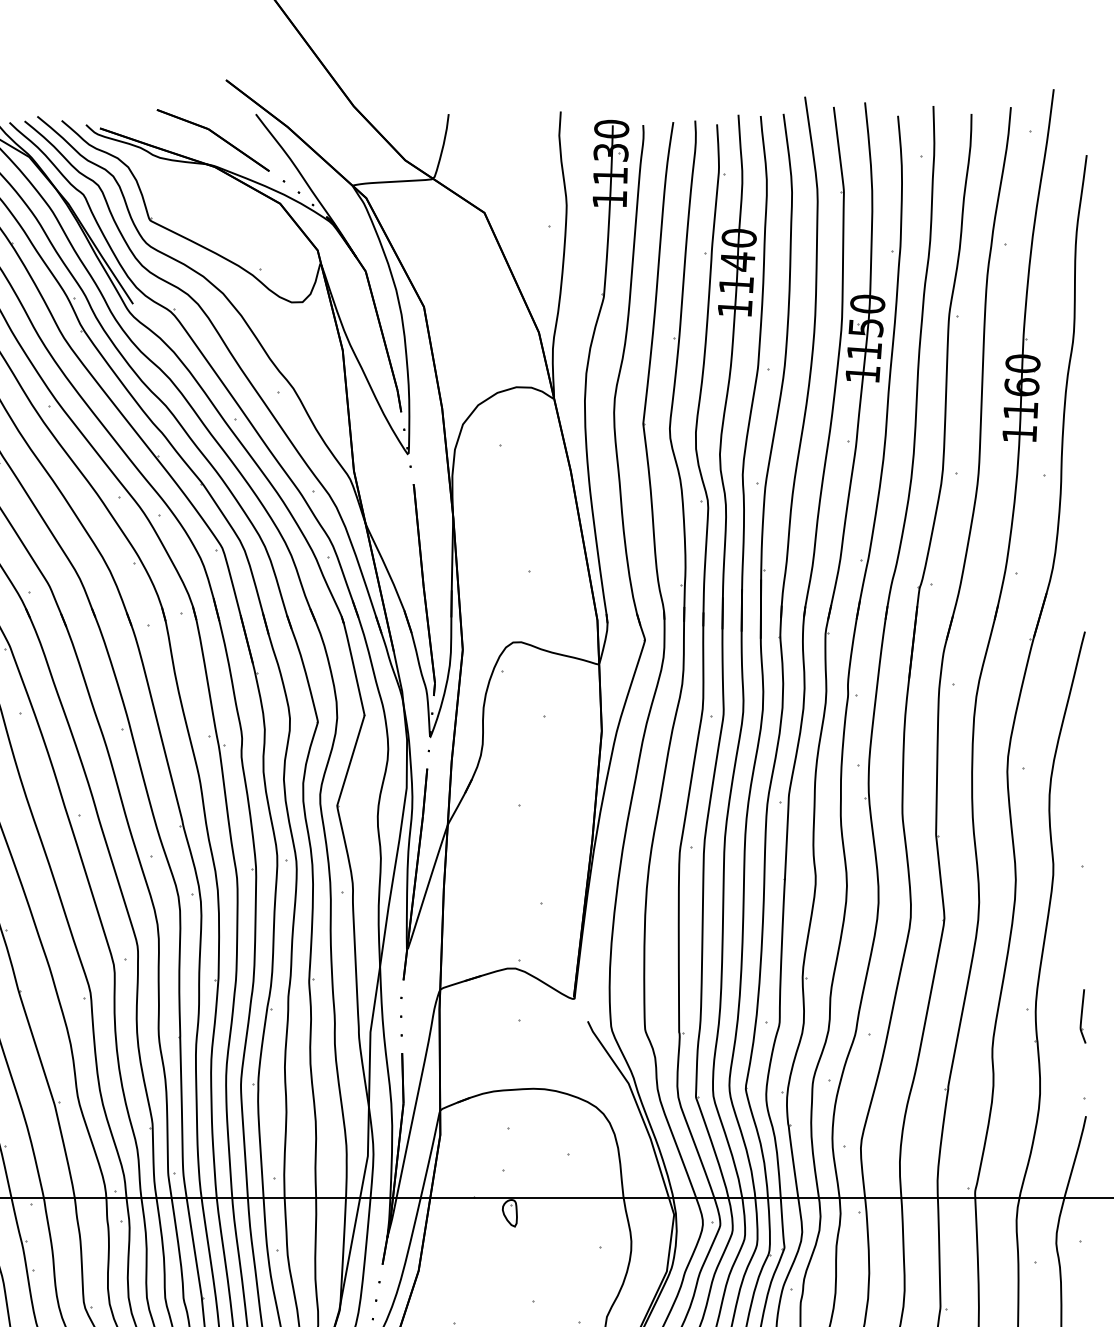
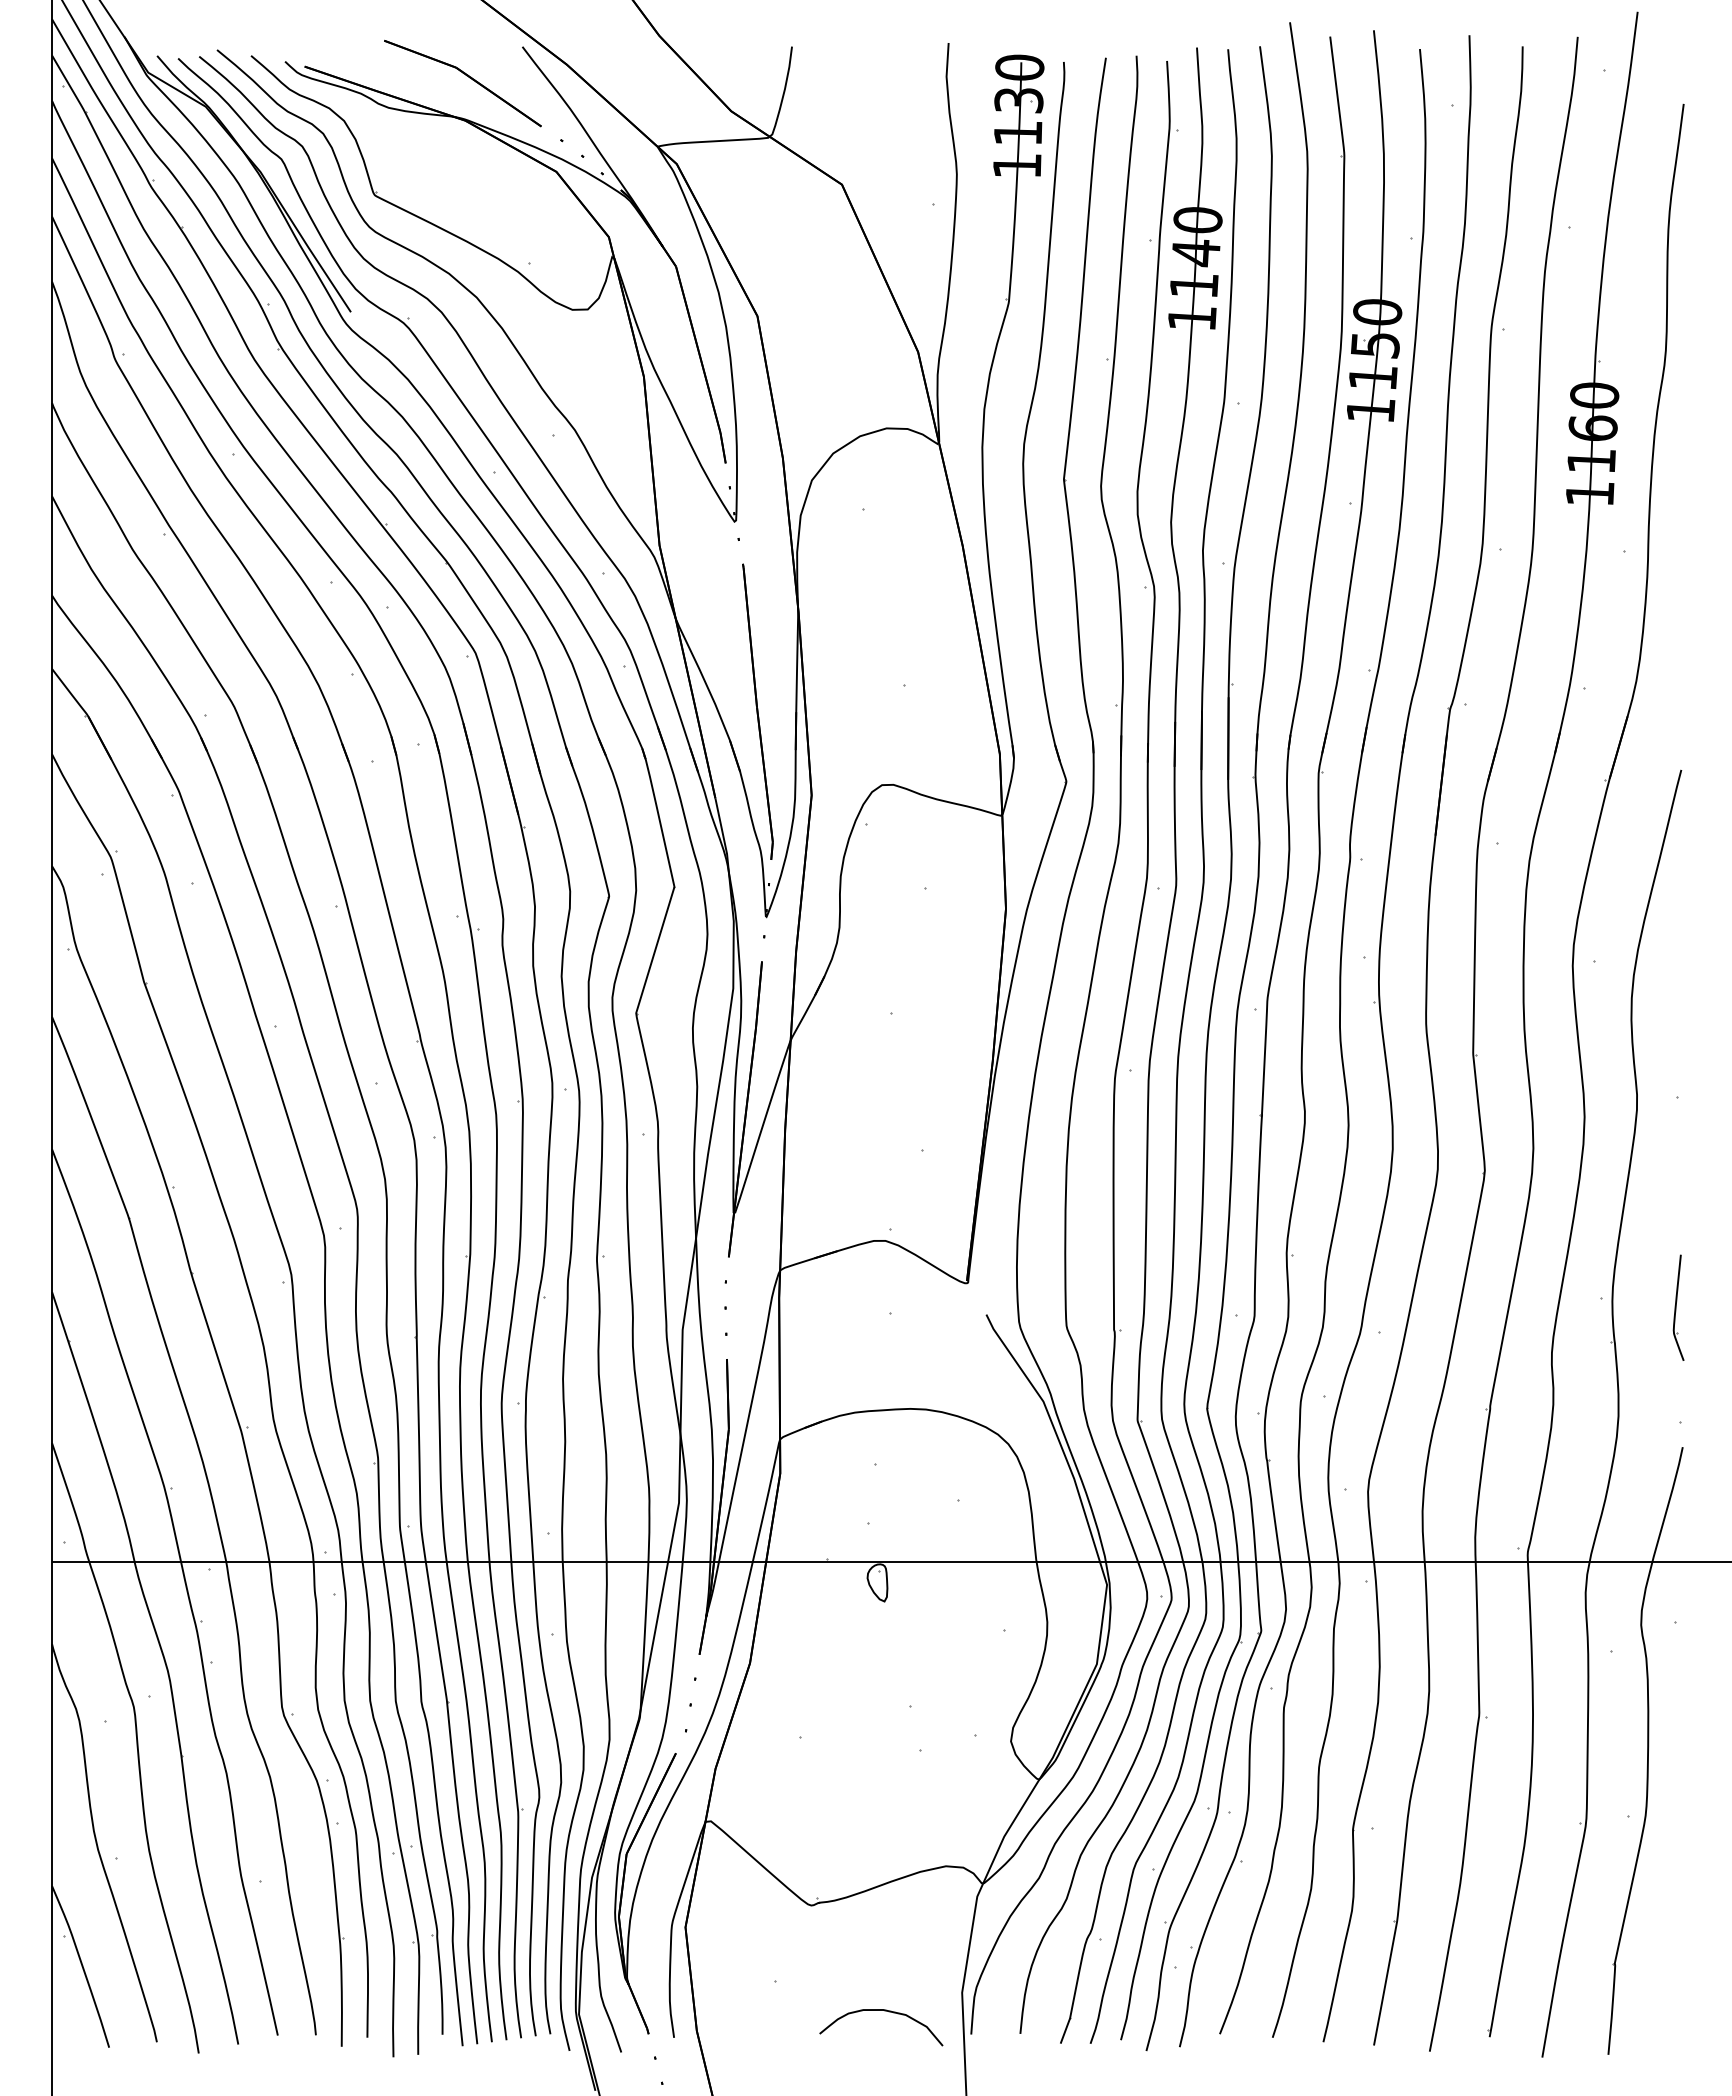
part: (1083, 1016) -> (1678, 1307), size x1.4

